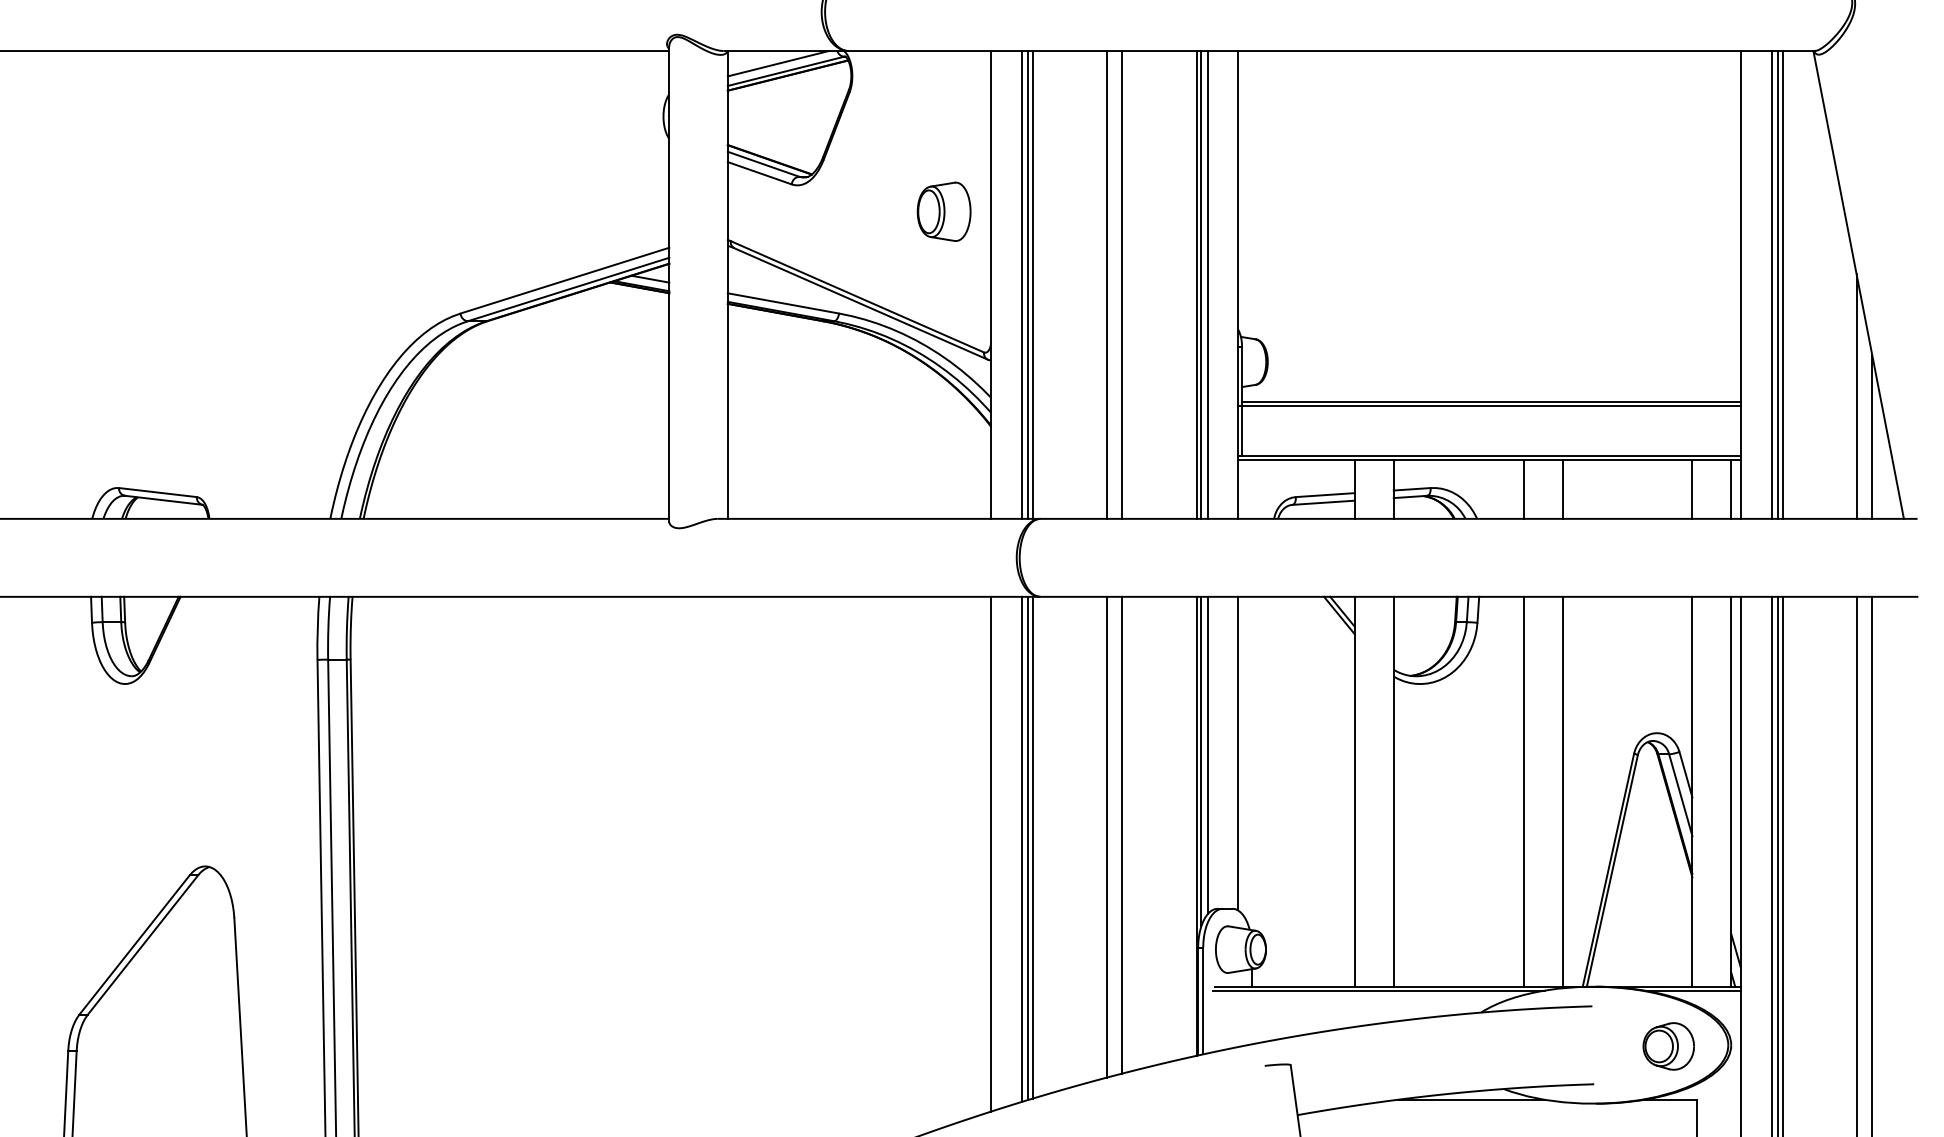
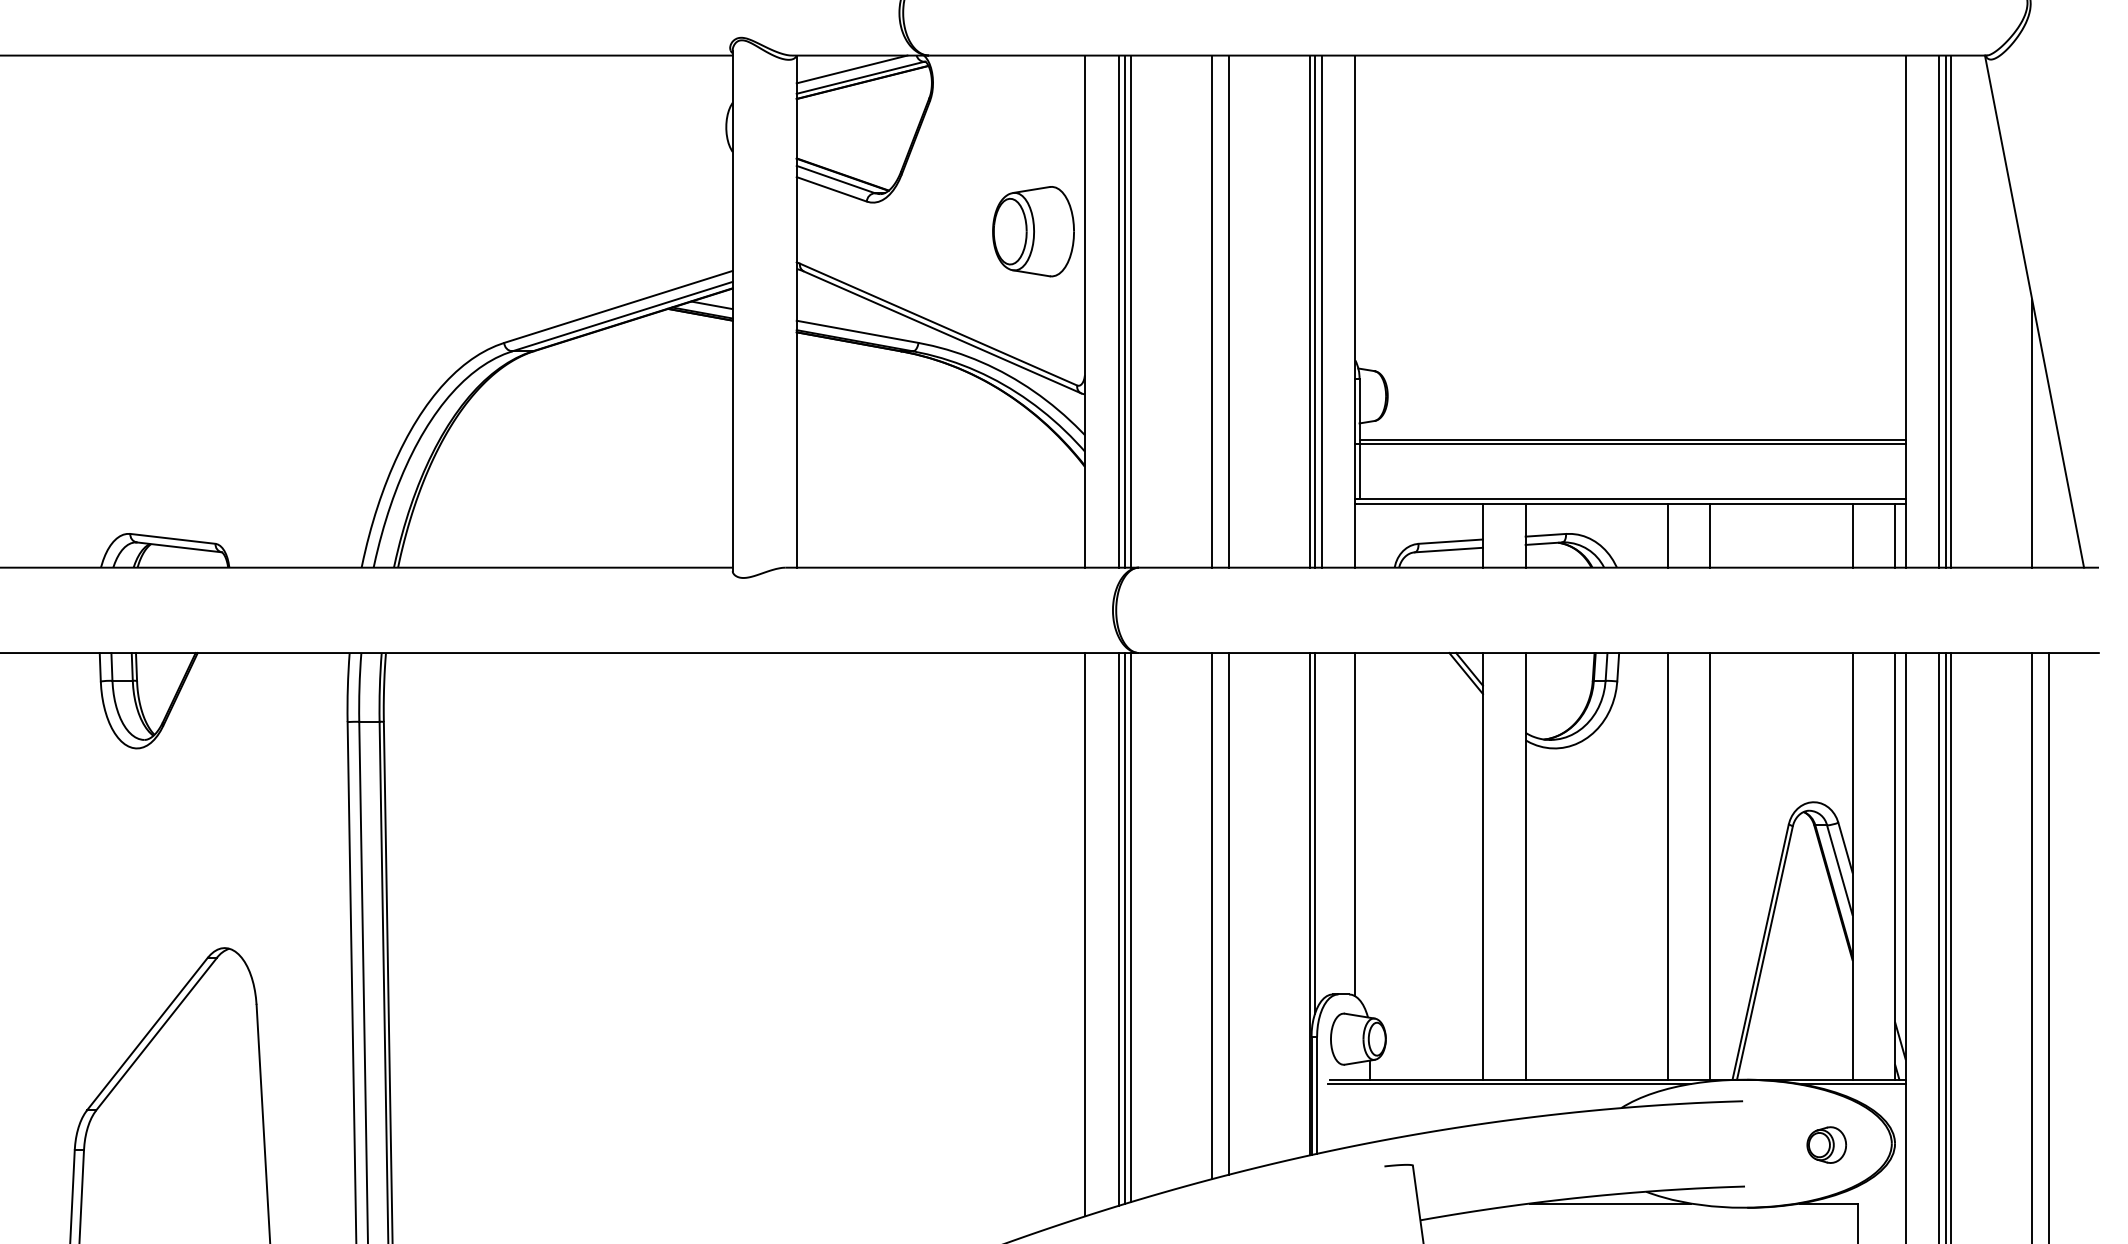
part: (944, 211) -> (1033, 231), size x1.4
line: (1872, 436) -> (2049, 477), removed
line: (1207, 755) -> (1321, 826), removed
part: (1668, 1045) -> (1826, 1144), size x0.7

